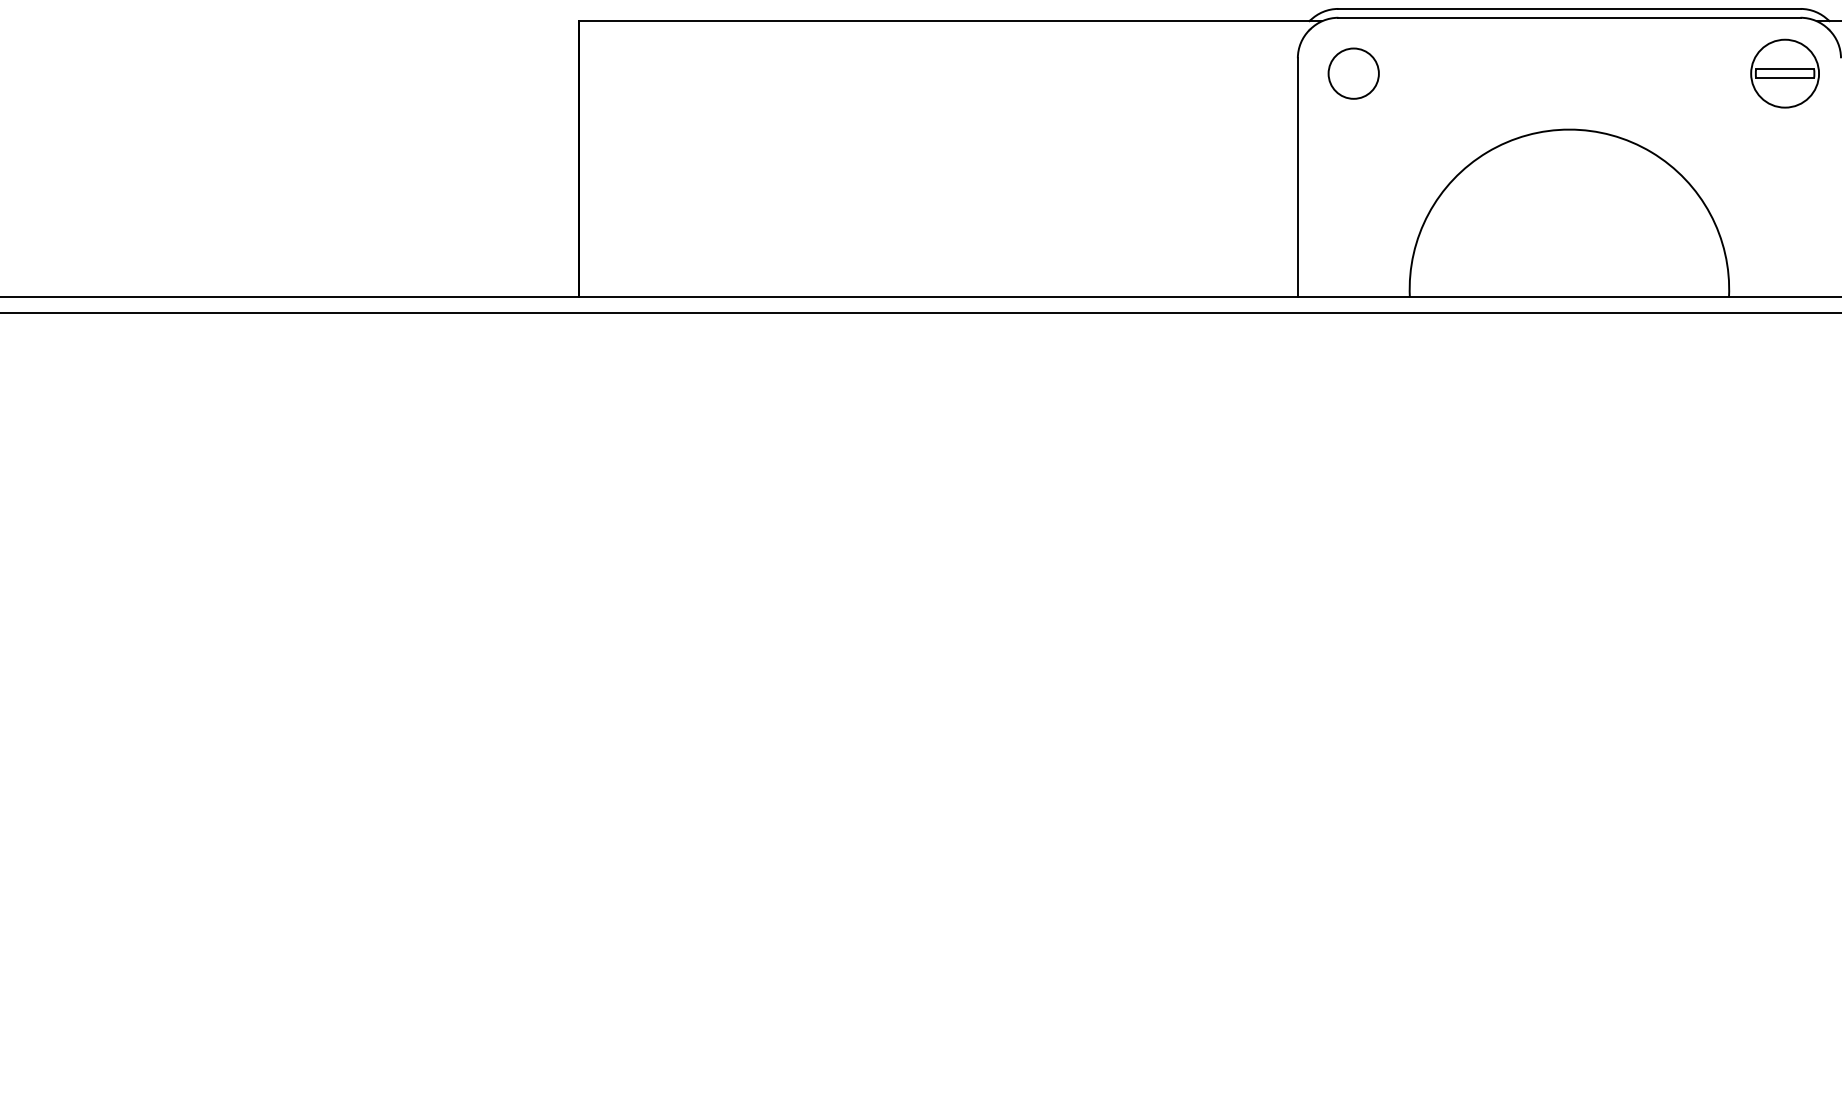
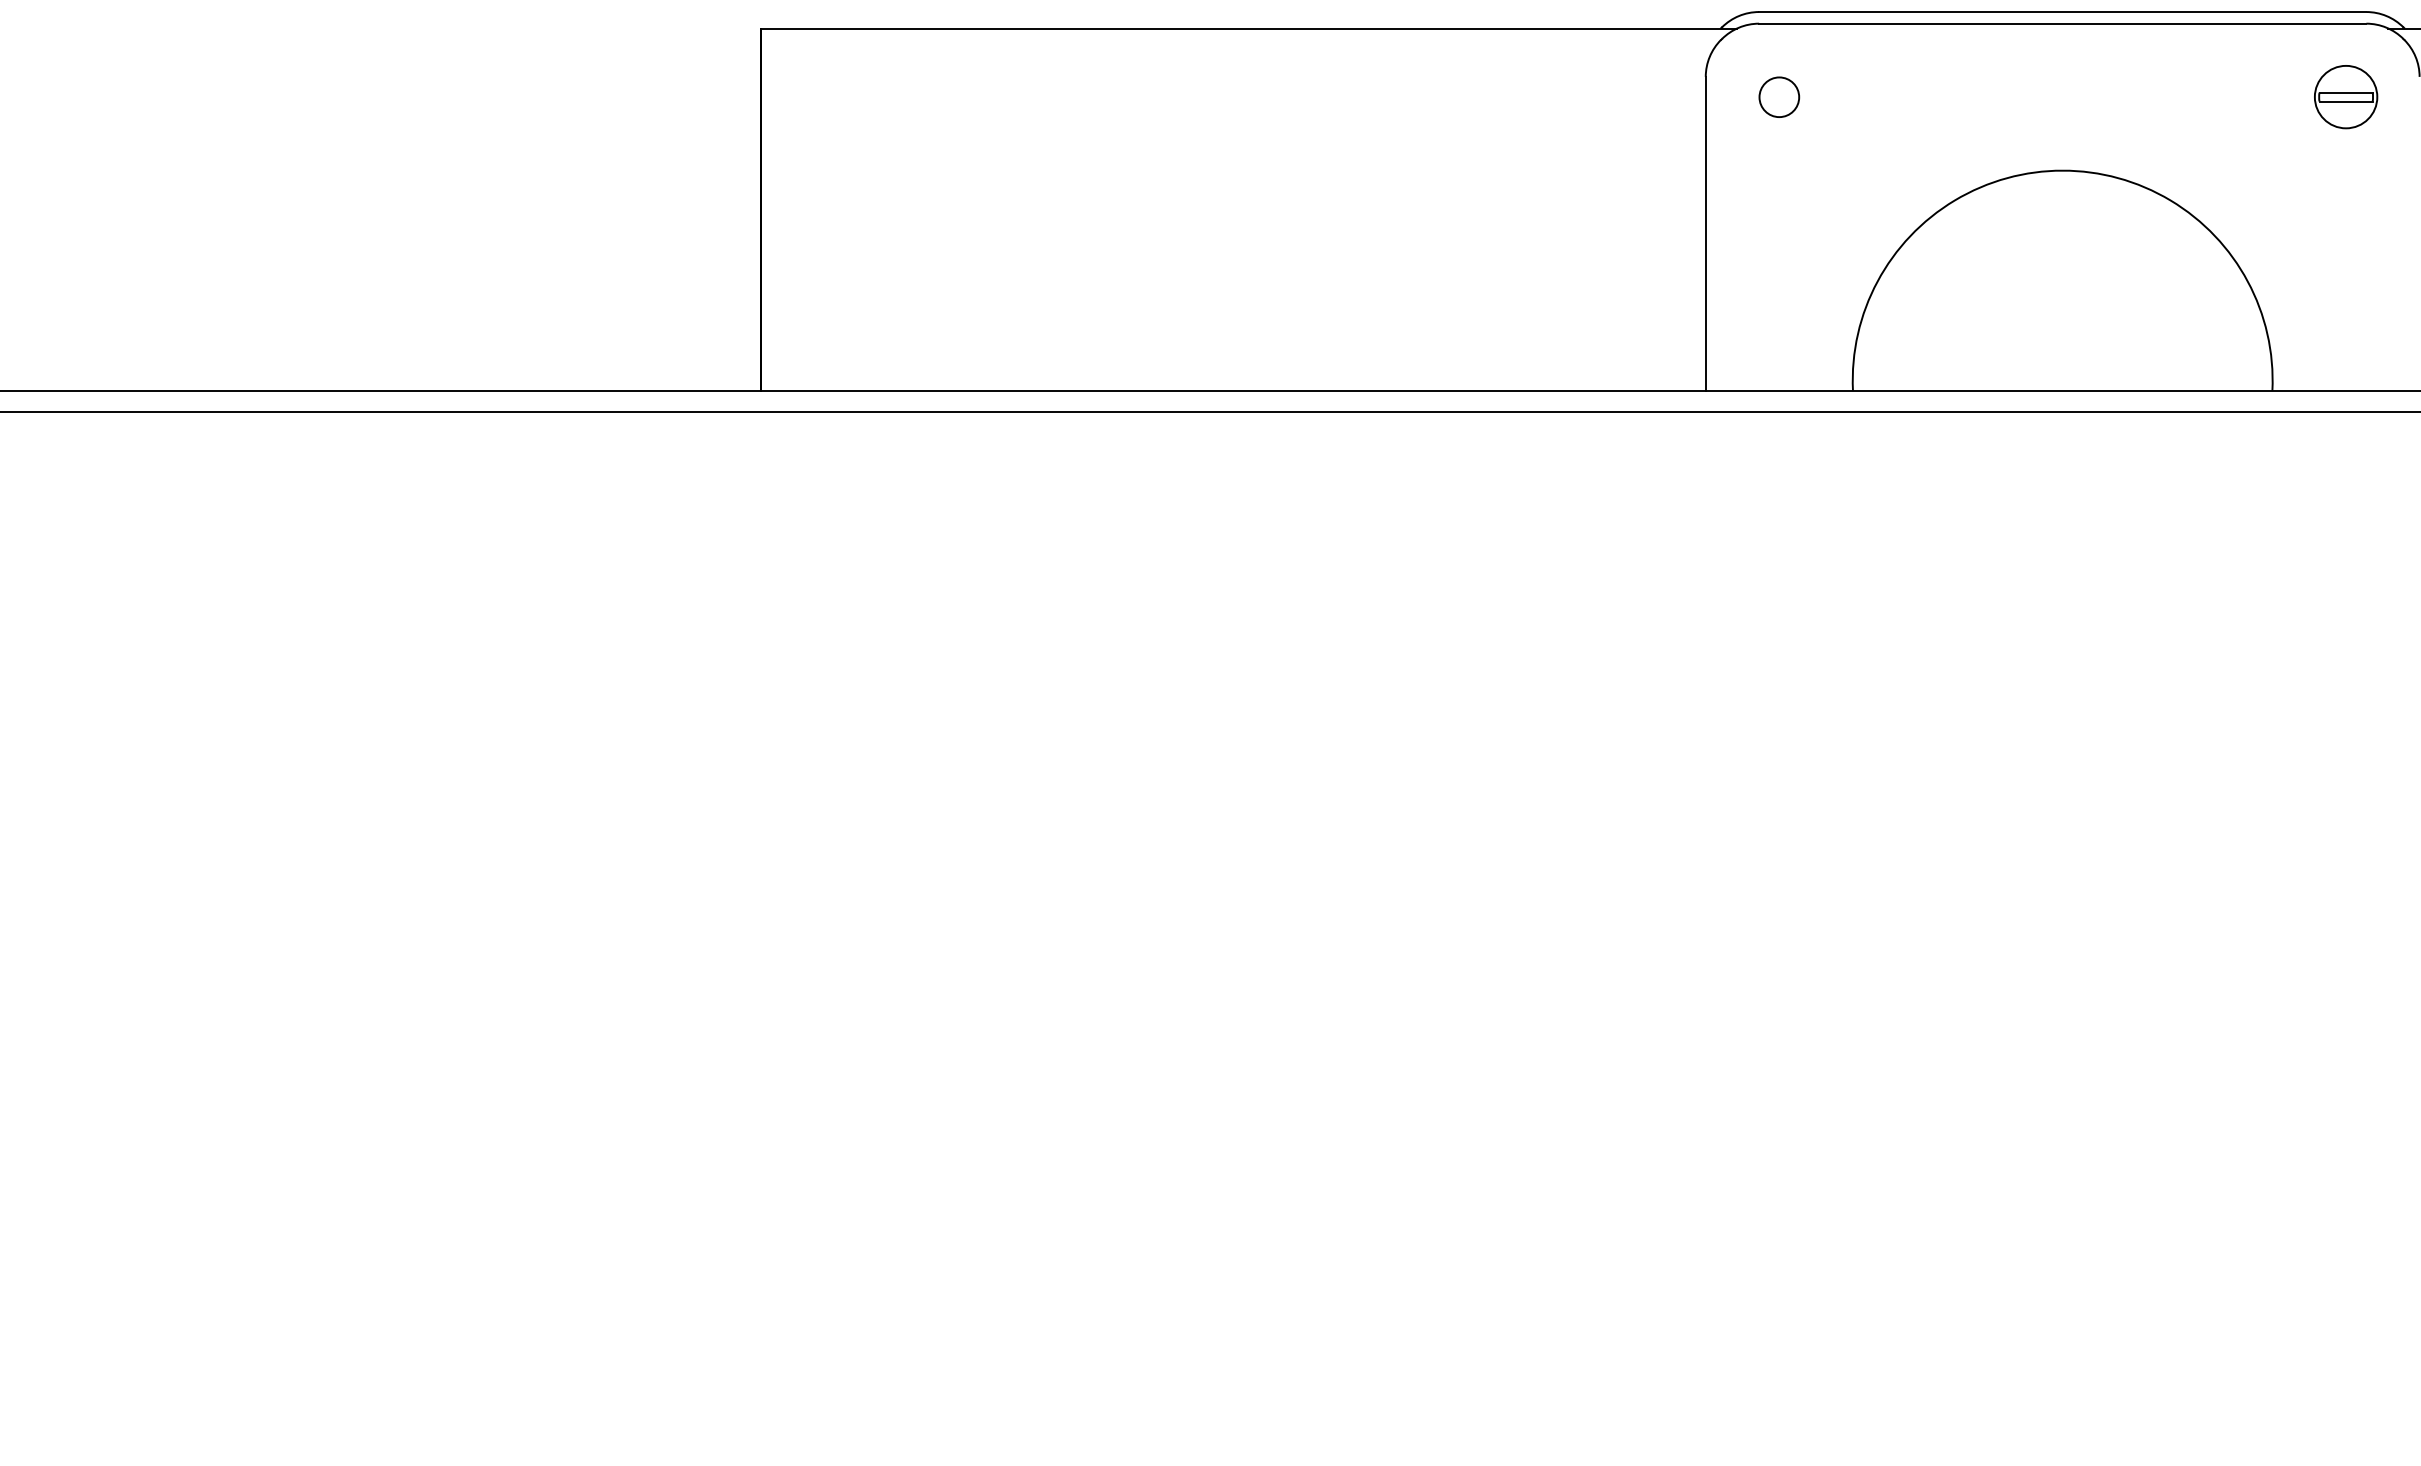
circle: (1353, 73) -> (1779, 97), size x0.6
part: (1784, 73) -> (2345, 96), size x0.7

